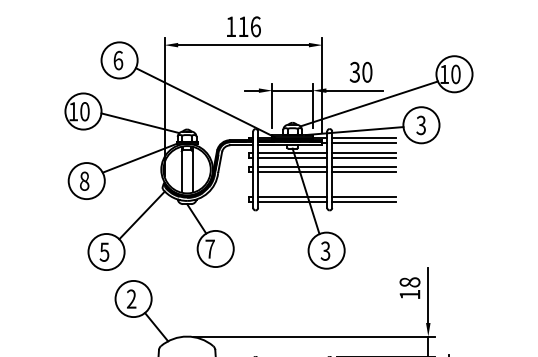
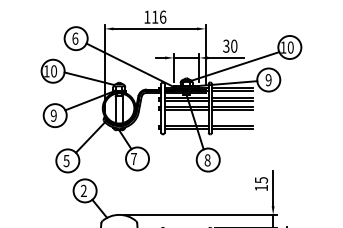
text: (421, 125) -> (268, 80), 3 -> 9
text: (84, 180) -> (53, 115), 8 -> 9
text: (325, 251) -> (207, 160), 3 -> 8
text: (408, 282) -> (260, 180), 18 -> 15

